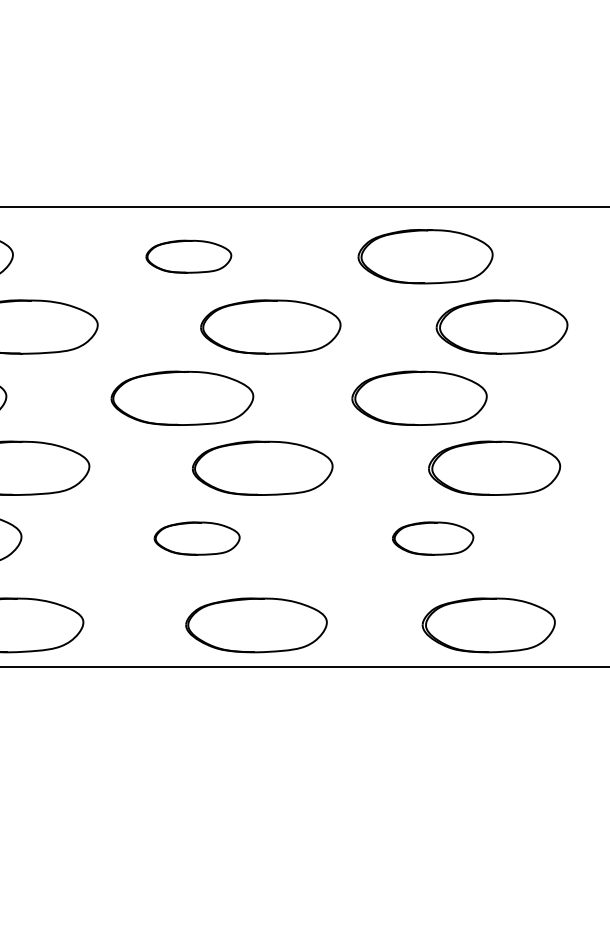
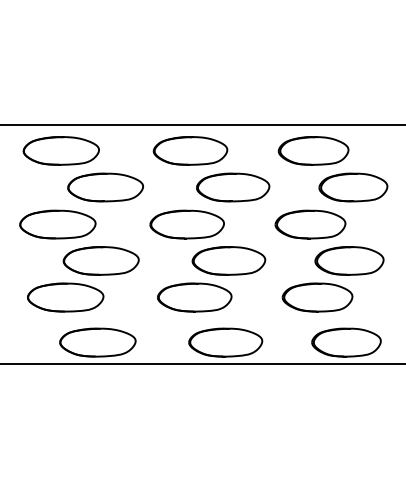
part: (188, 255) -> (190, 150), size x1.67
part: (196, 538) -> (194, 297), size x1.67
part: (433, 538) -> (317, 297), size x1.67

